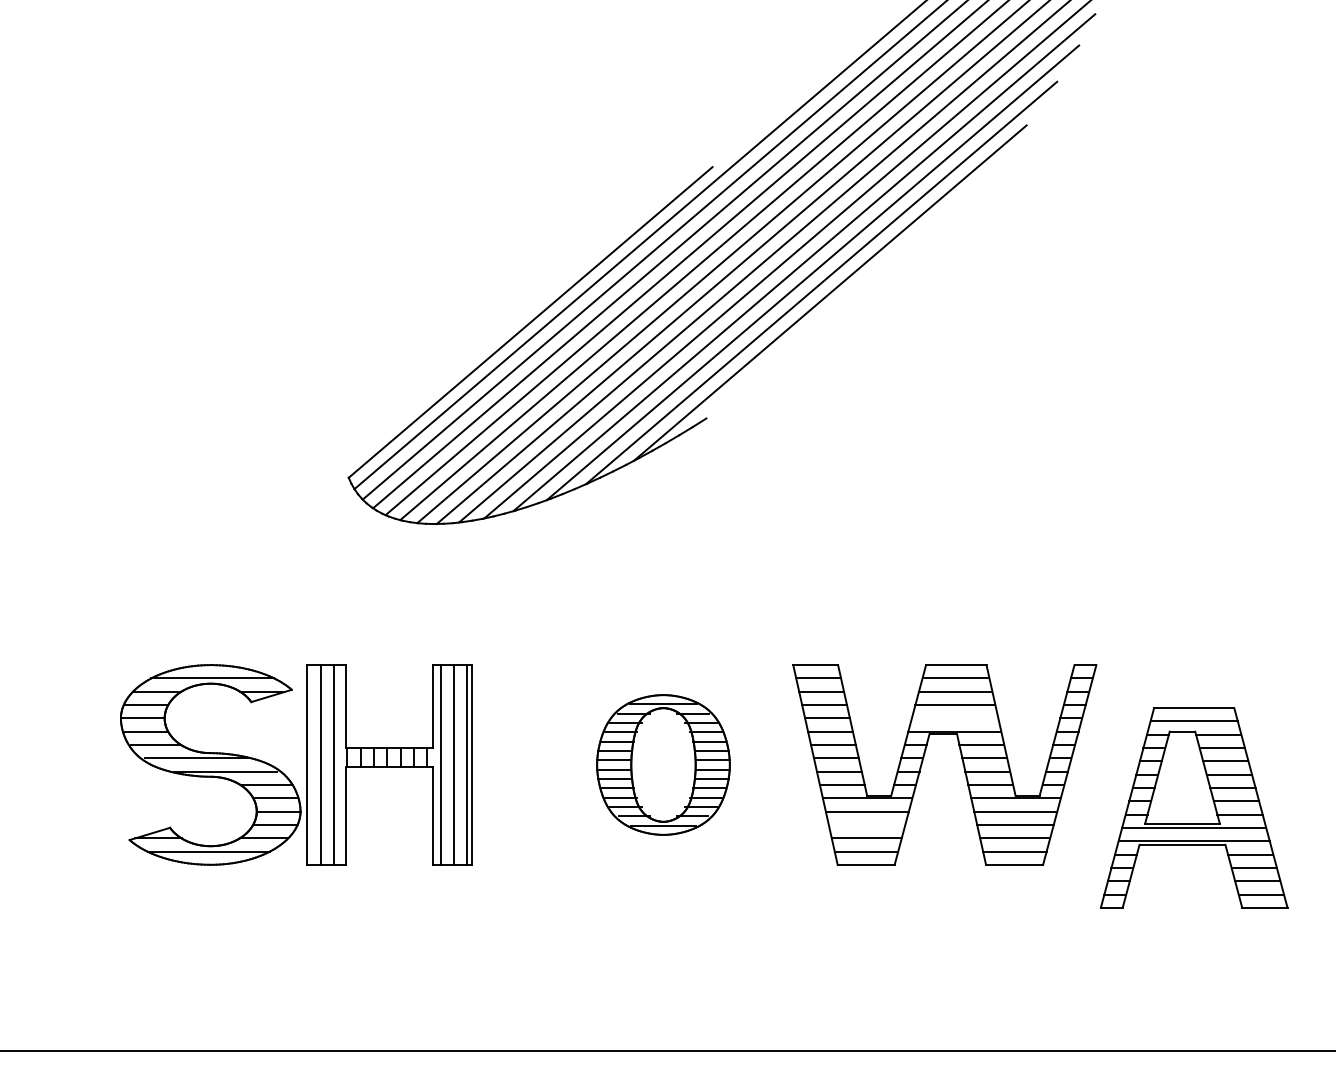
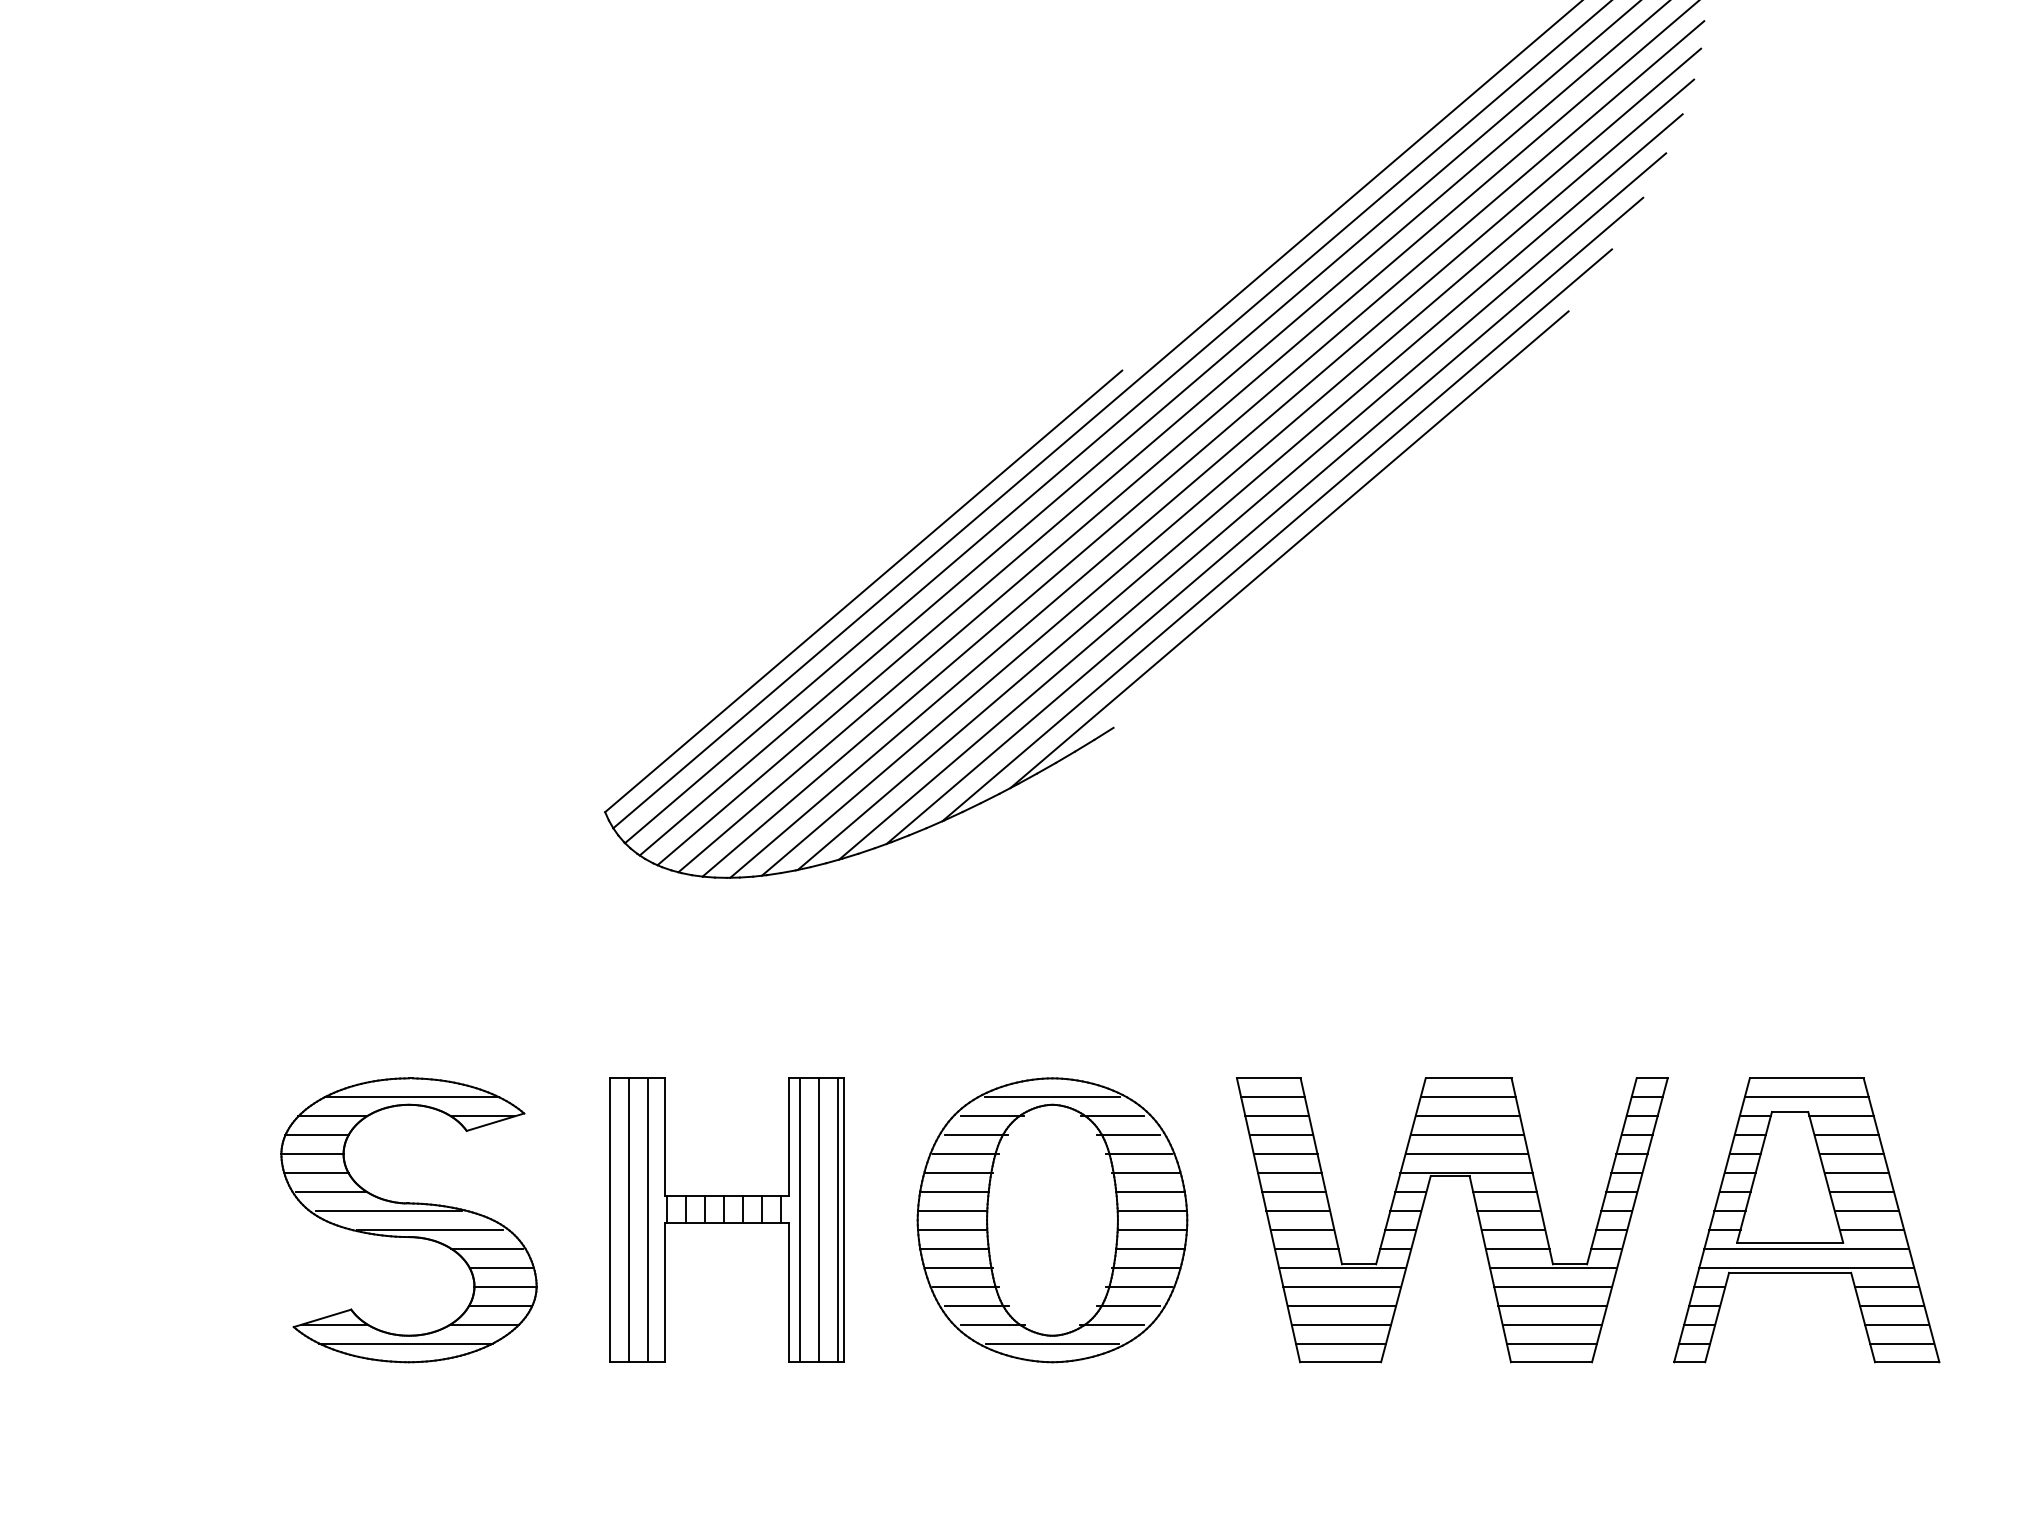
line: (954, 718) -> (1466, 1154), added
part: (389, 764) -> (726, 1219), moved
part: (663, 765) -> (1052, 1220), size x1.43
part: (1194, 808) -> (1806, 1220), moved
line: (866, 824) -> (1341, 1305), added

